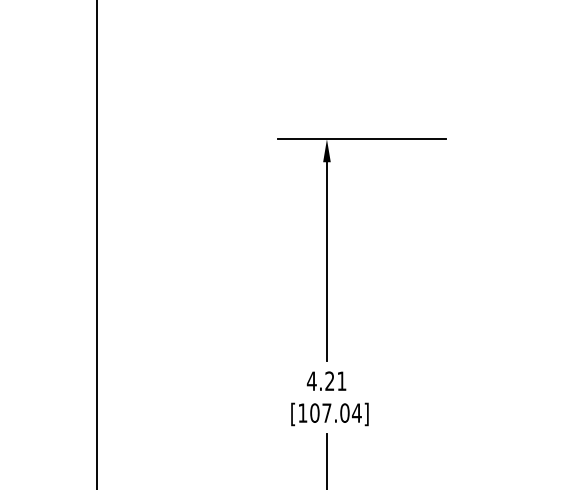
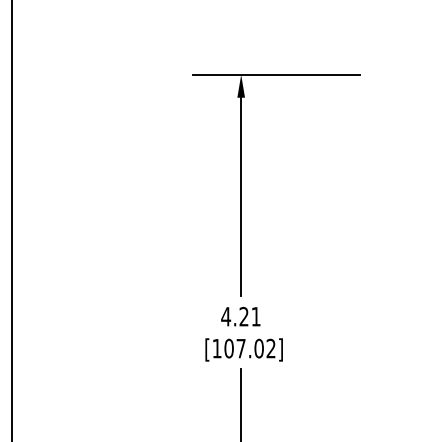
text: (356, 412) -> (270, 348), [107.04] -> [107.02]

